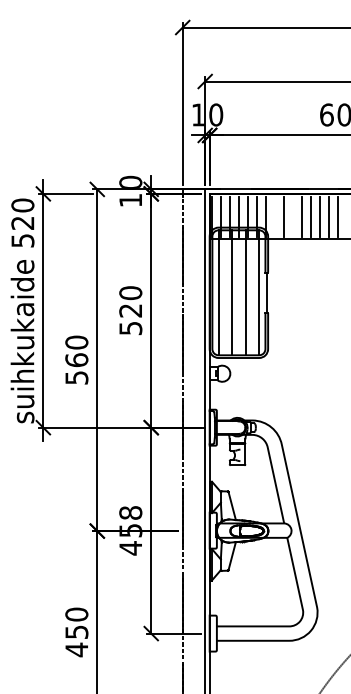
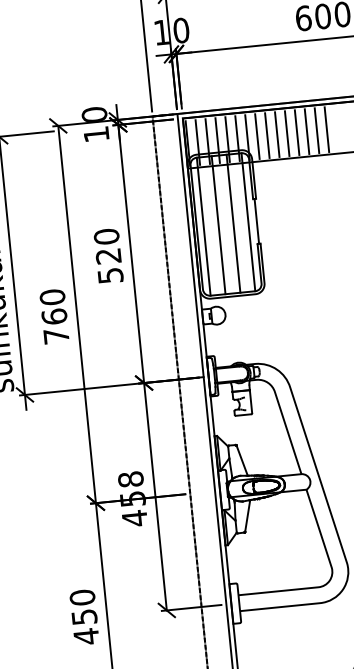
line: (274, 216) -> (256, 136), added
line: (292, 216) -> (276, 134), added
text: (76, 377) -> (56, 335), 560 -> 760

